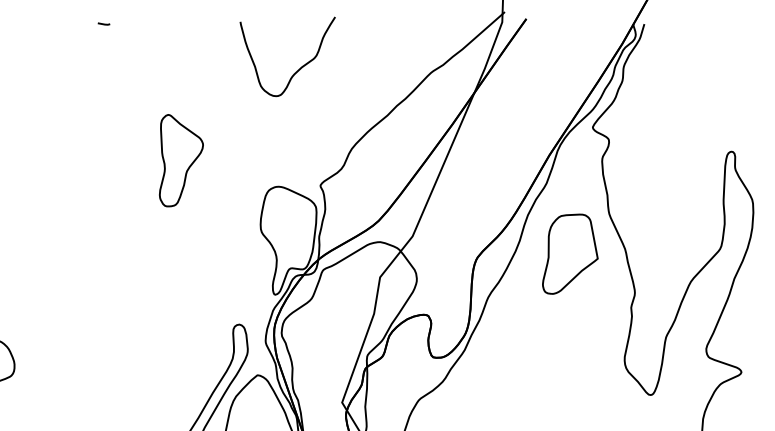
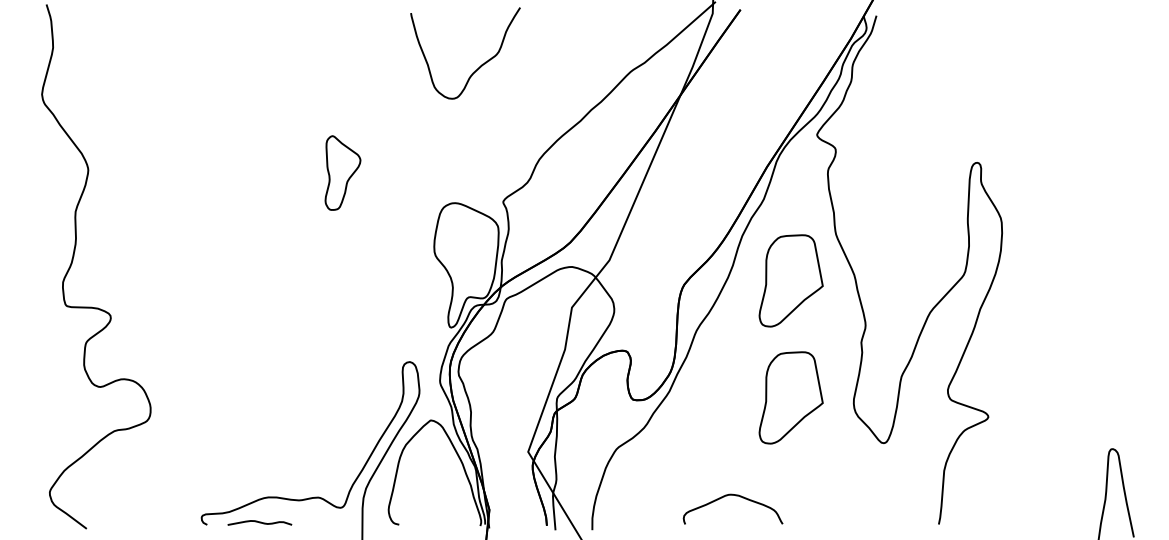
line: (103, 23) -> (253, 15), removed
part: (181, 160) -> (342, 172), size x0.7
part: (569, 355) -> (790, 397), added

